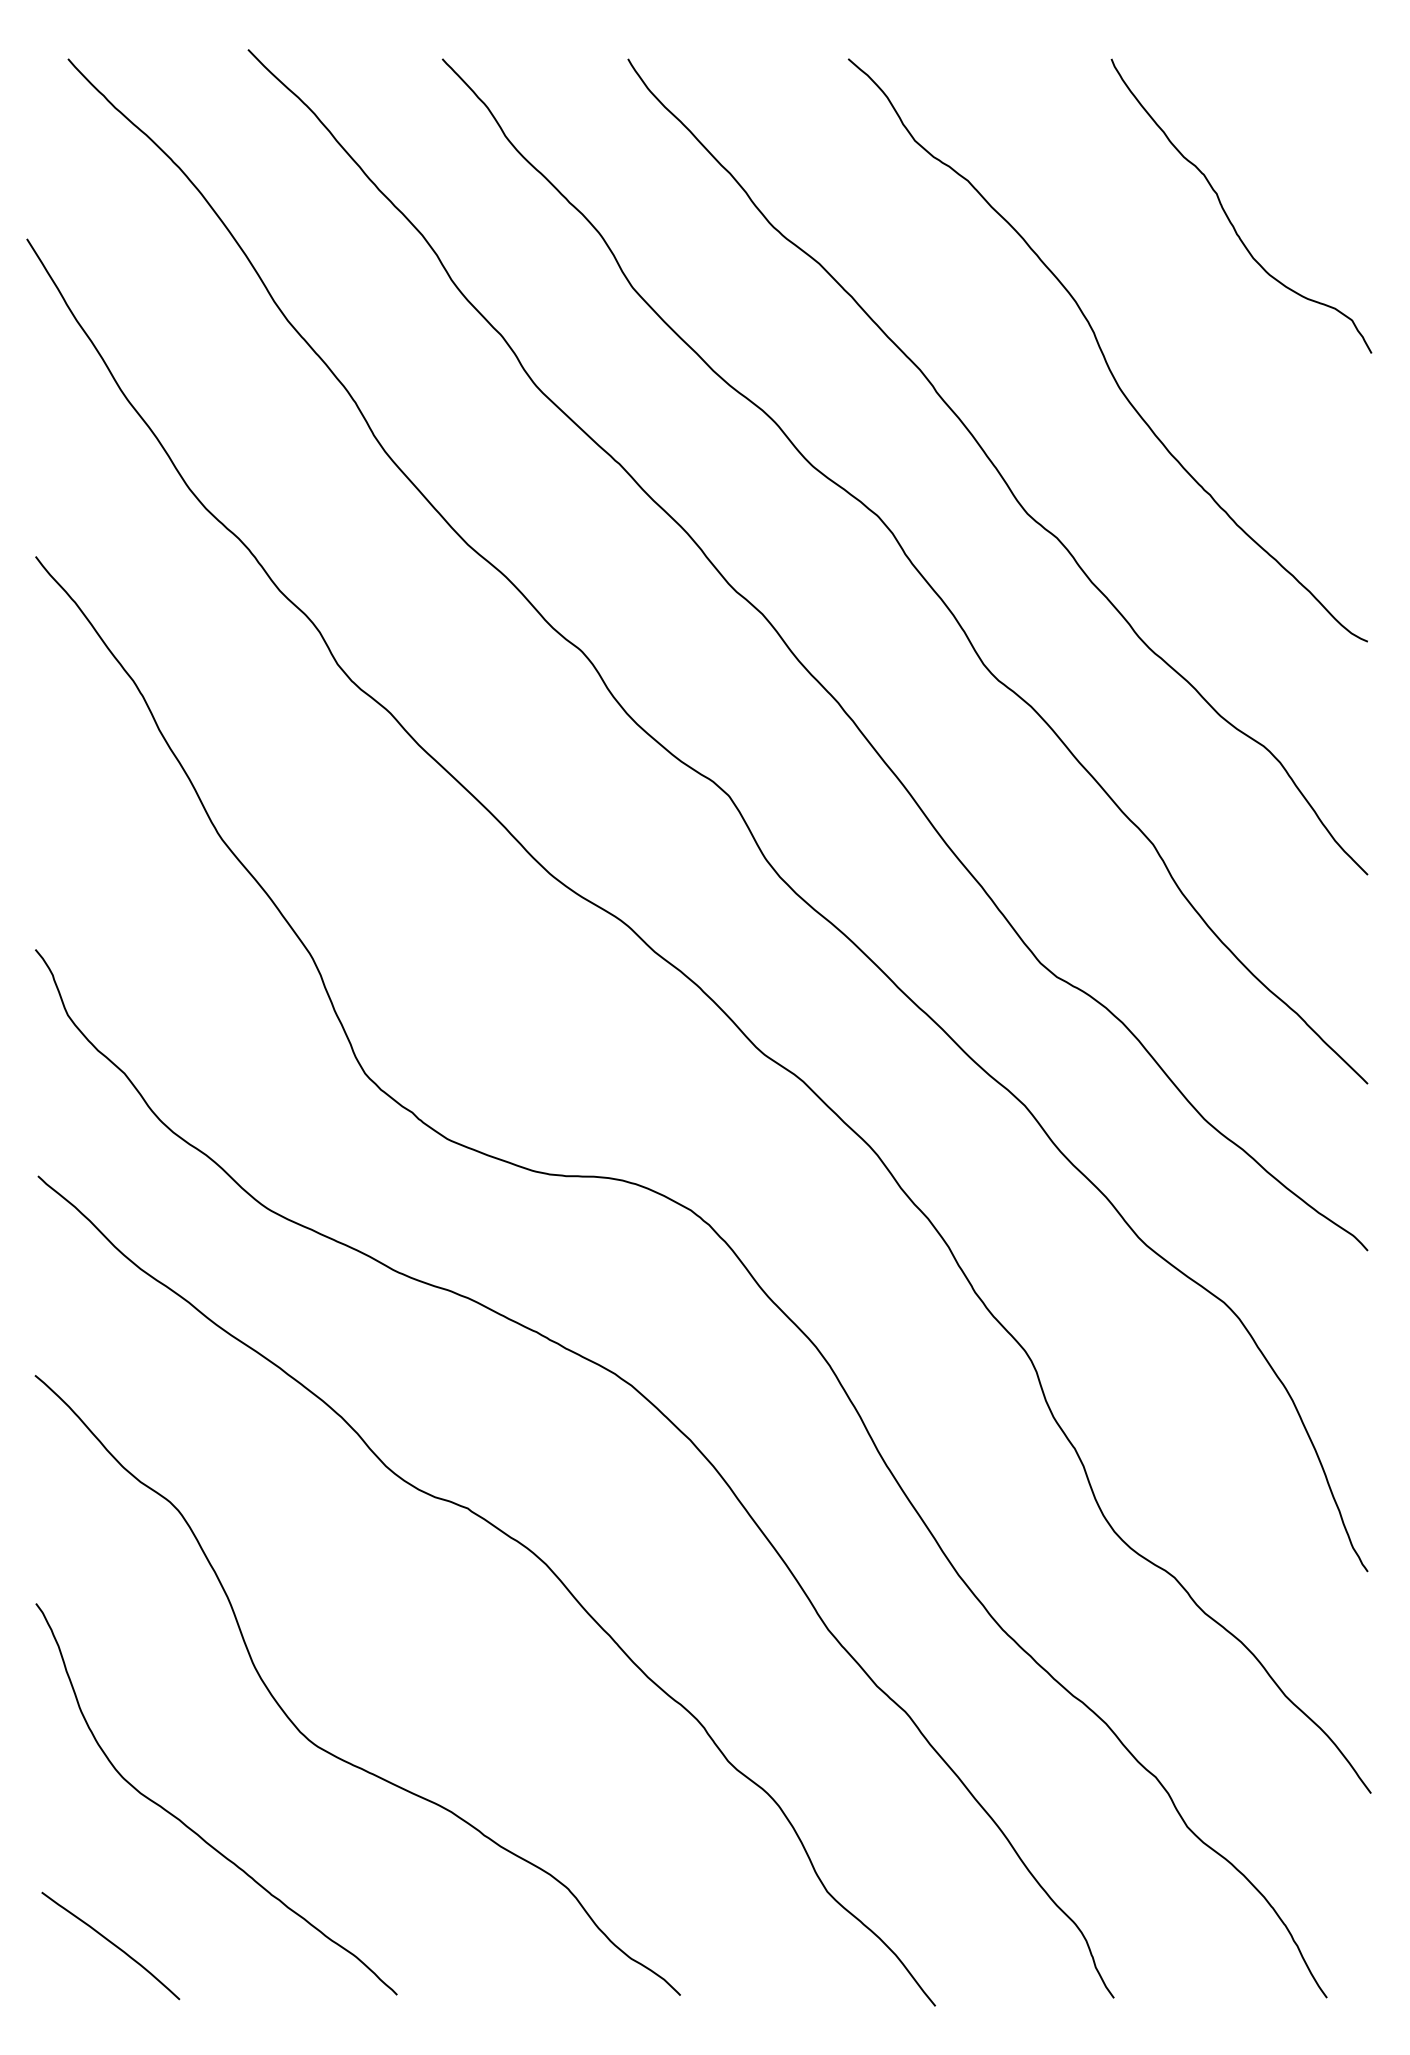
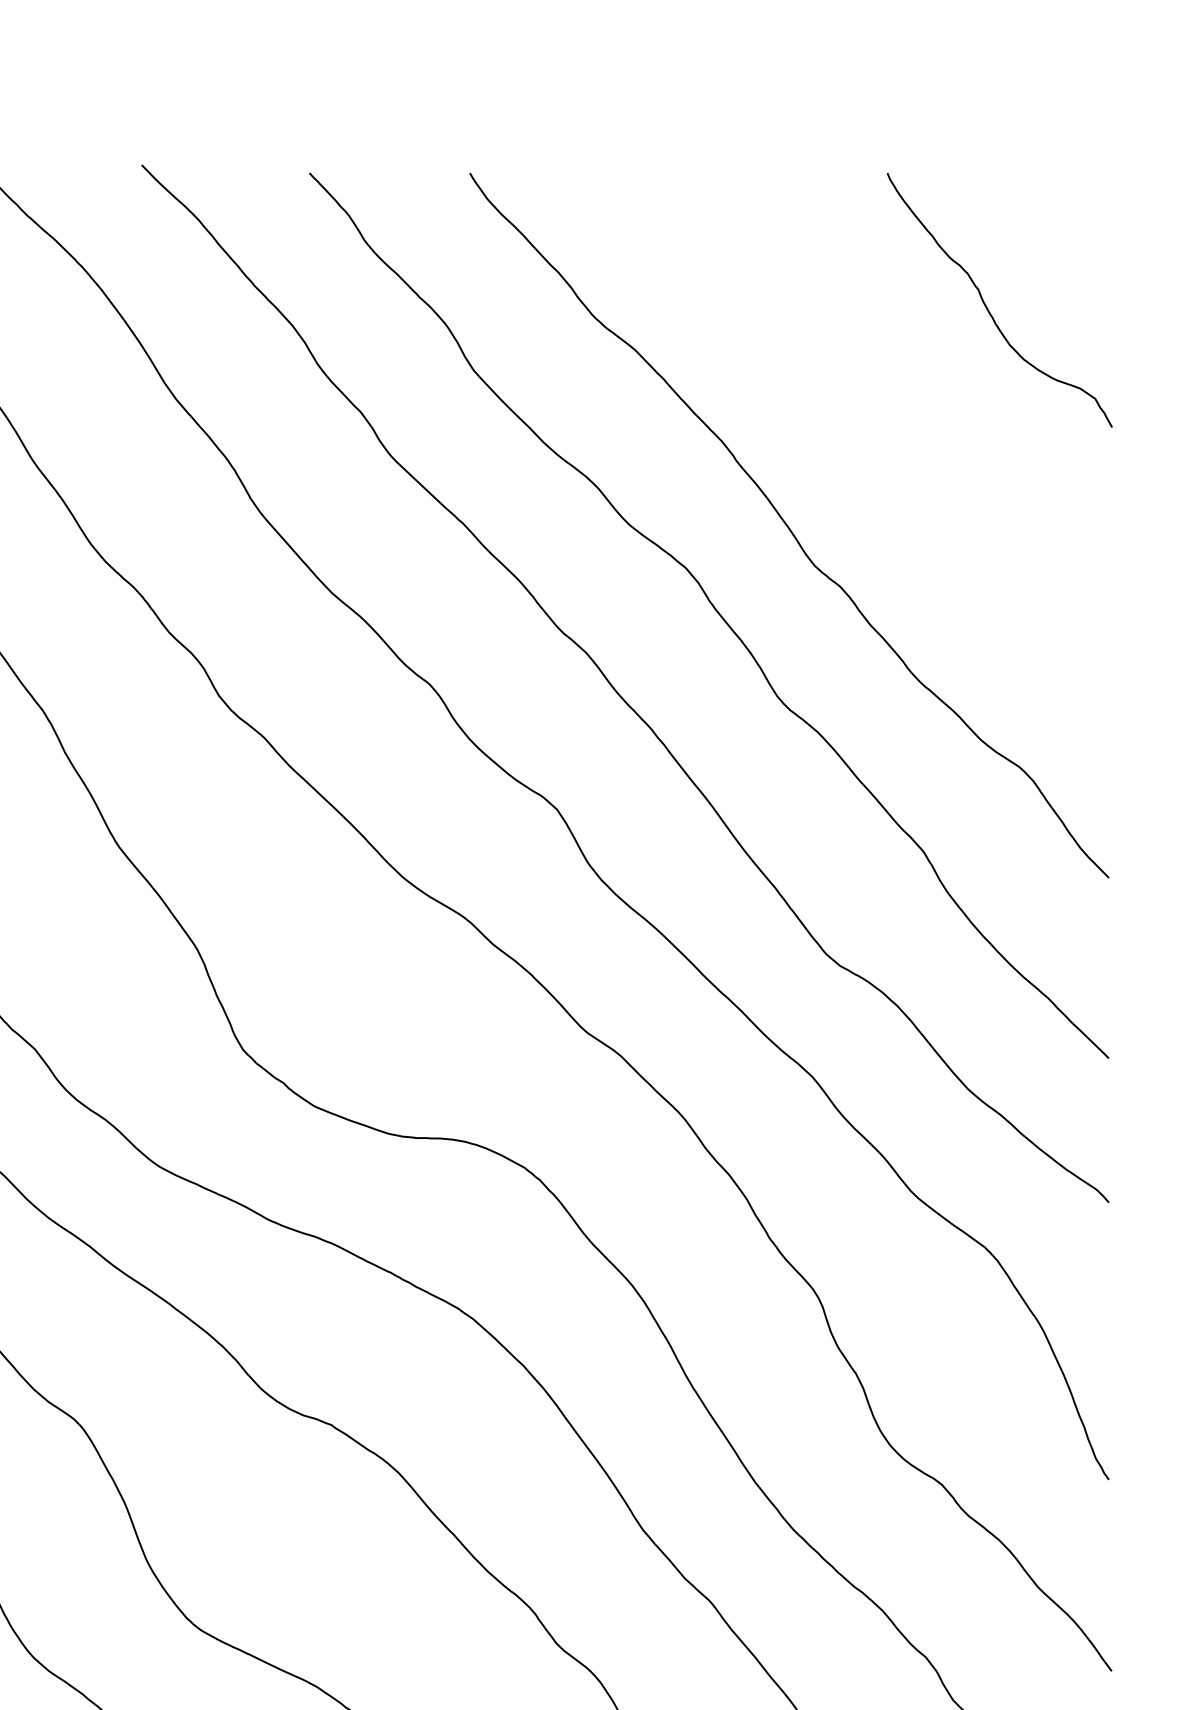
curve: (1103, 352) -> (880, 426), removed

